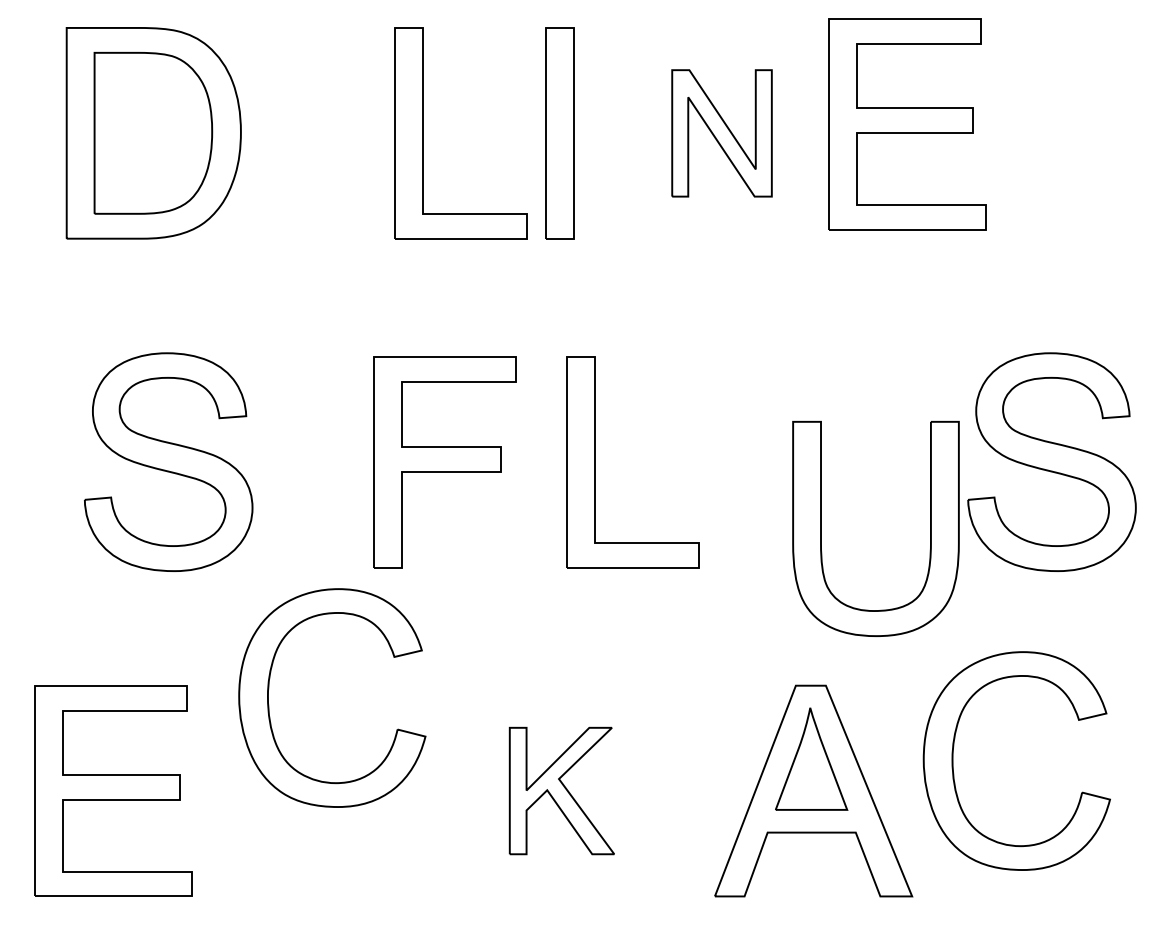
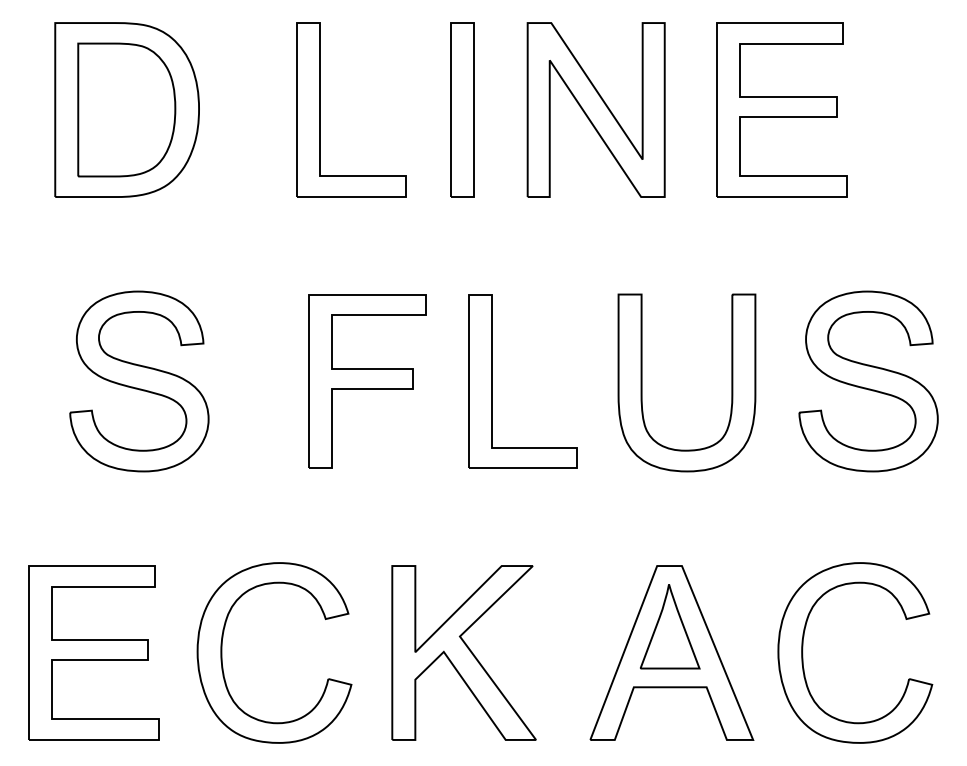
part: (907, 124) -> (782, 110), moved
part: (423, 133) -> (320, 110), moved
part: (721, 133) -> (595, 110), size x1.67
part: (821, 528) -> (641, 382), moved
part: (269, 689) -> (222, 645), moved
part: (953, 760) -> (802, 652), moved
part: (561, 790) -> (463, 652), size x1.67

